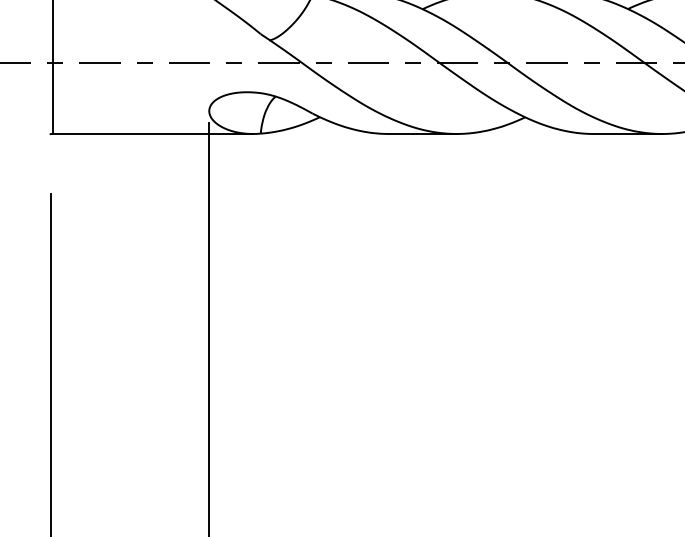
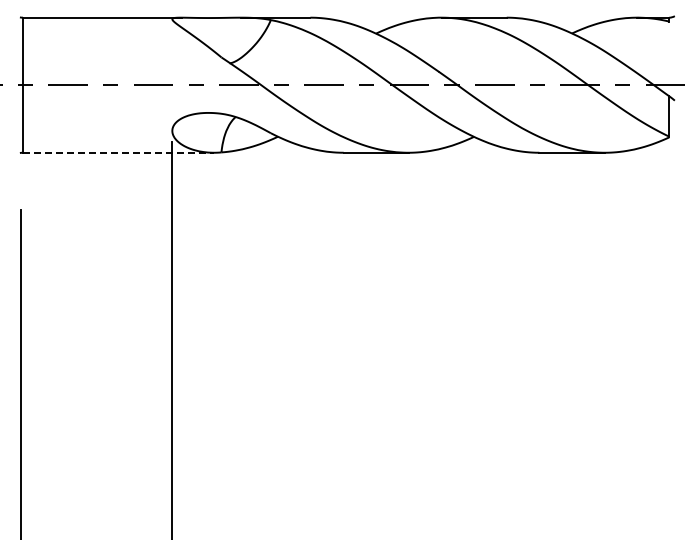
line: (152, 133) -> (118, 152), solid -> dashed

